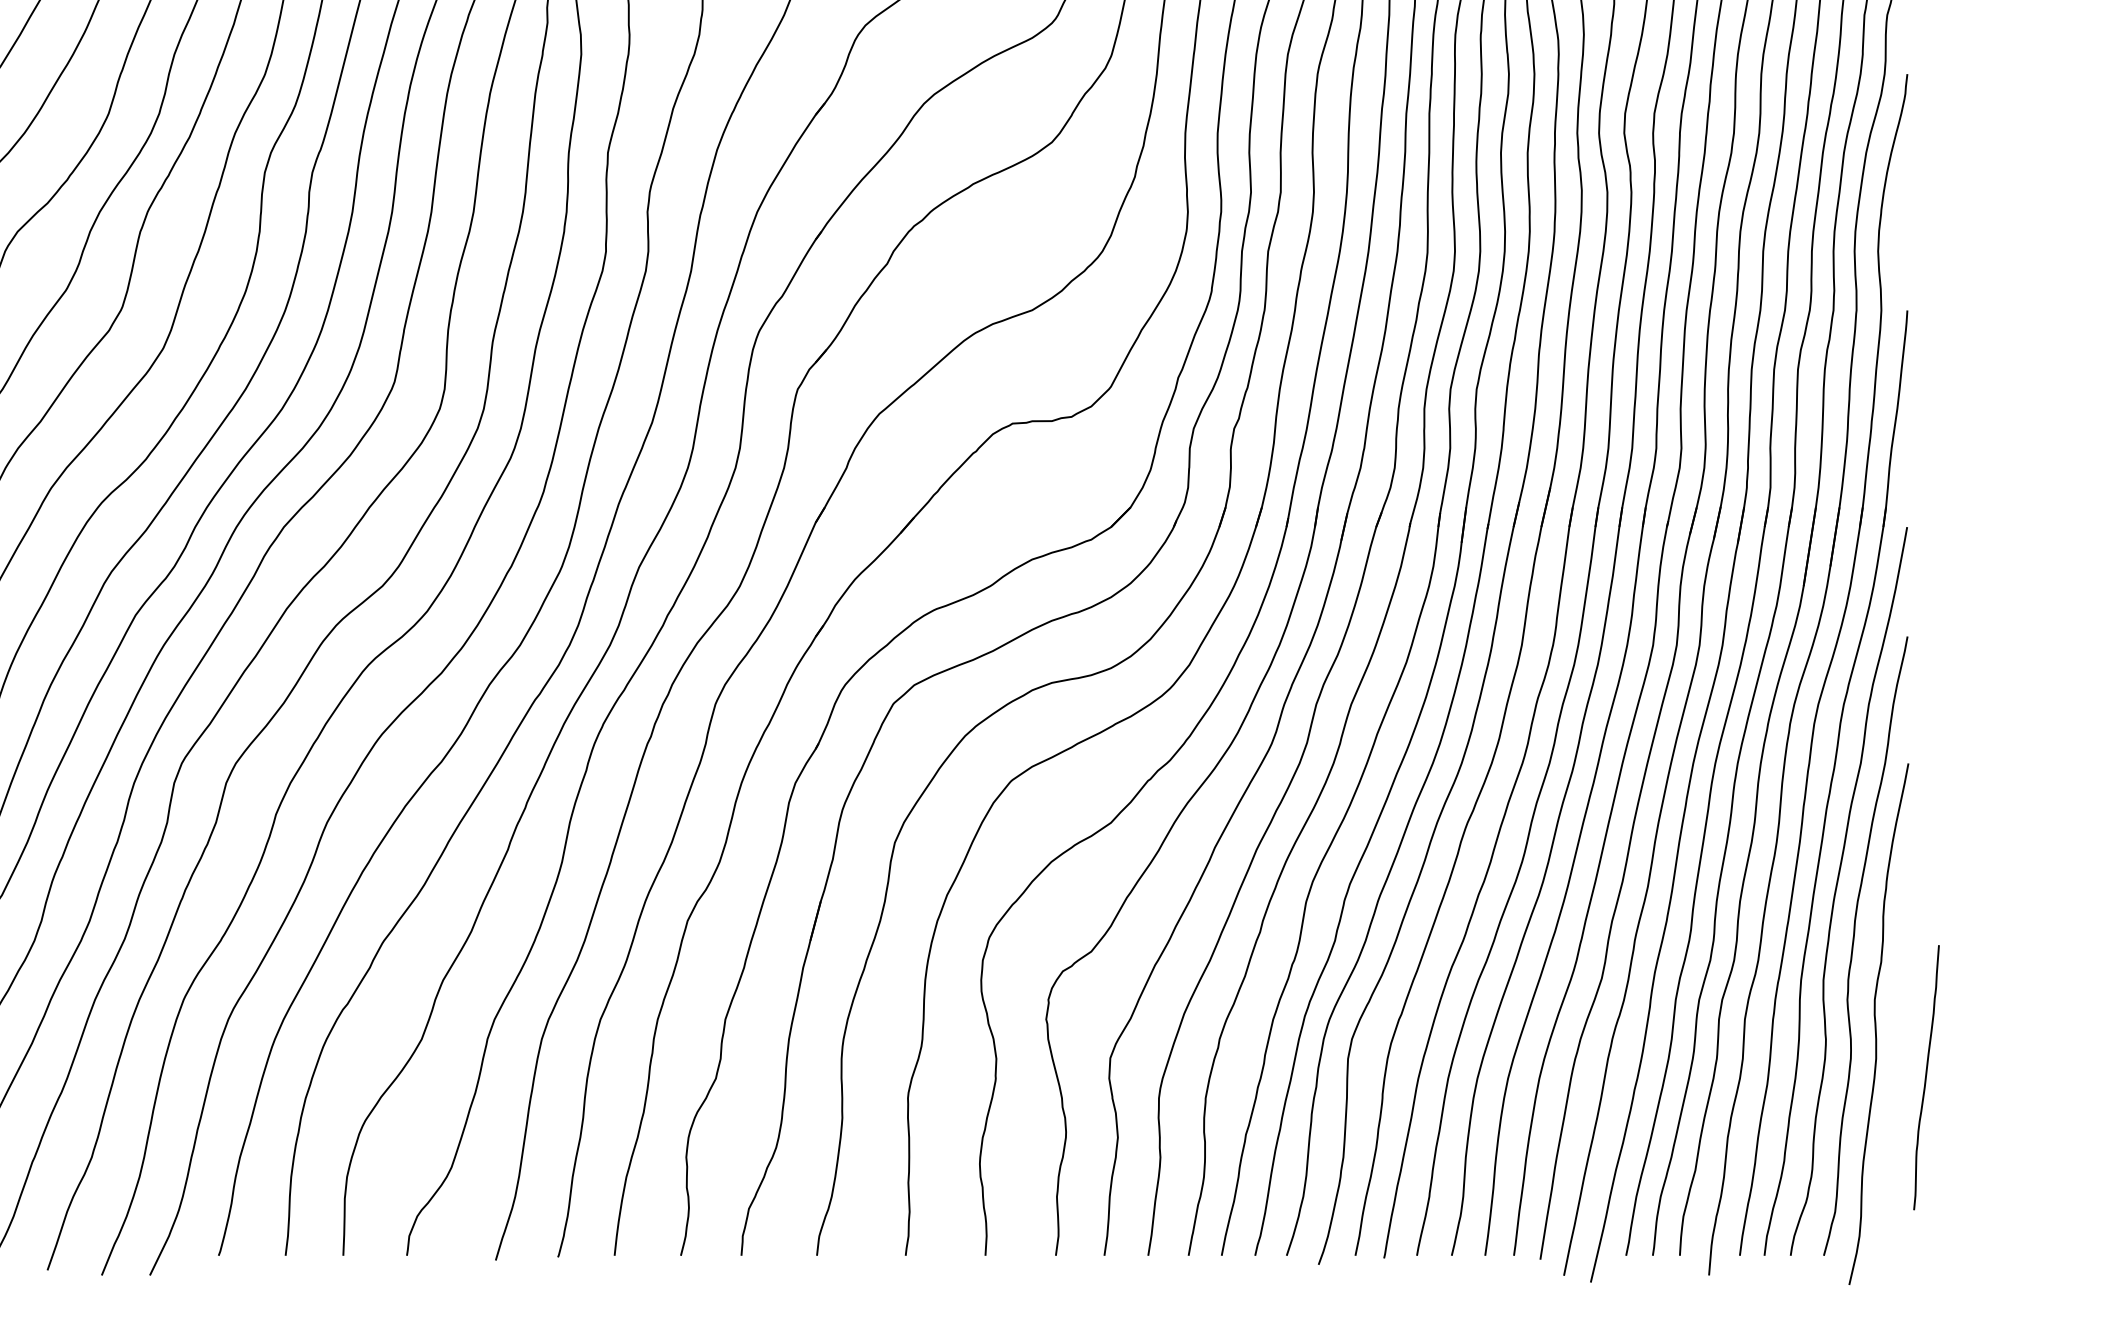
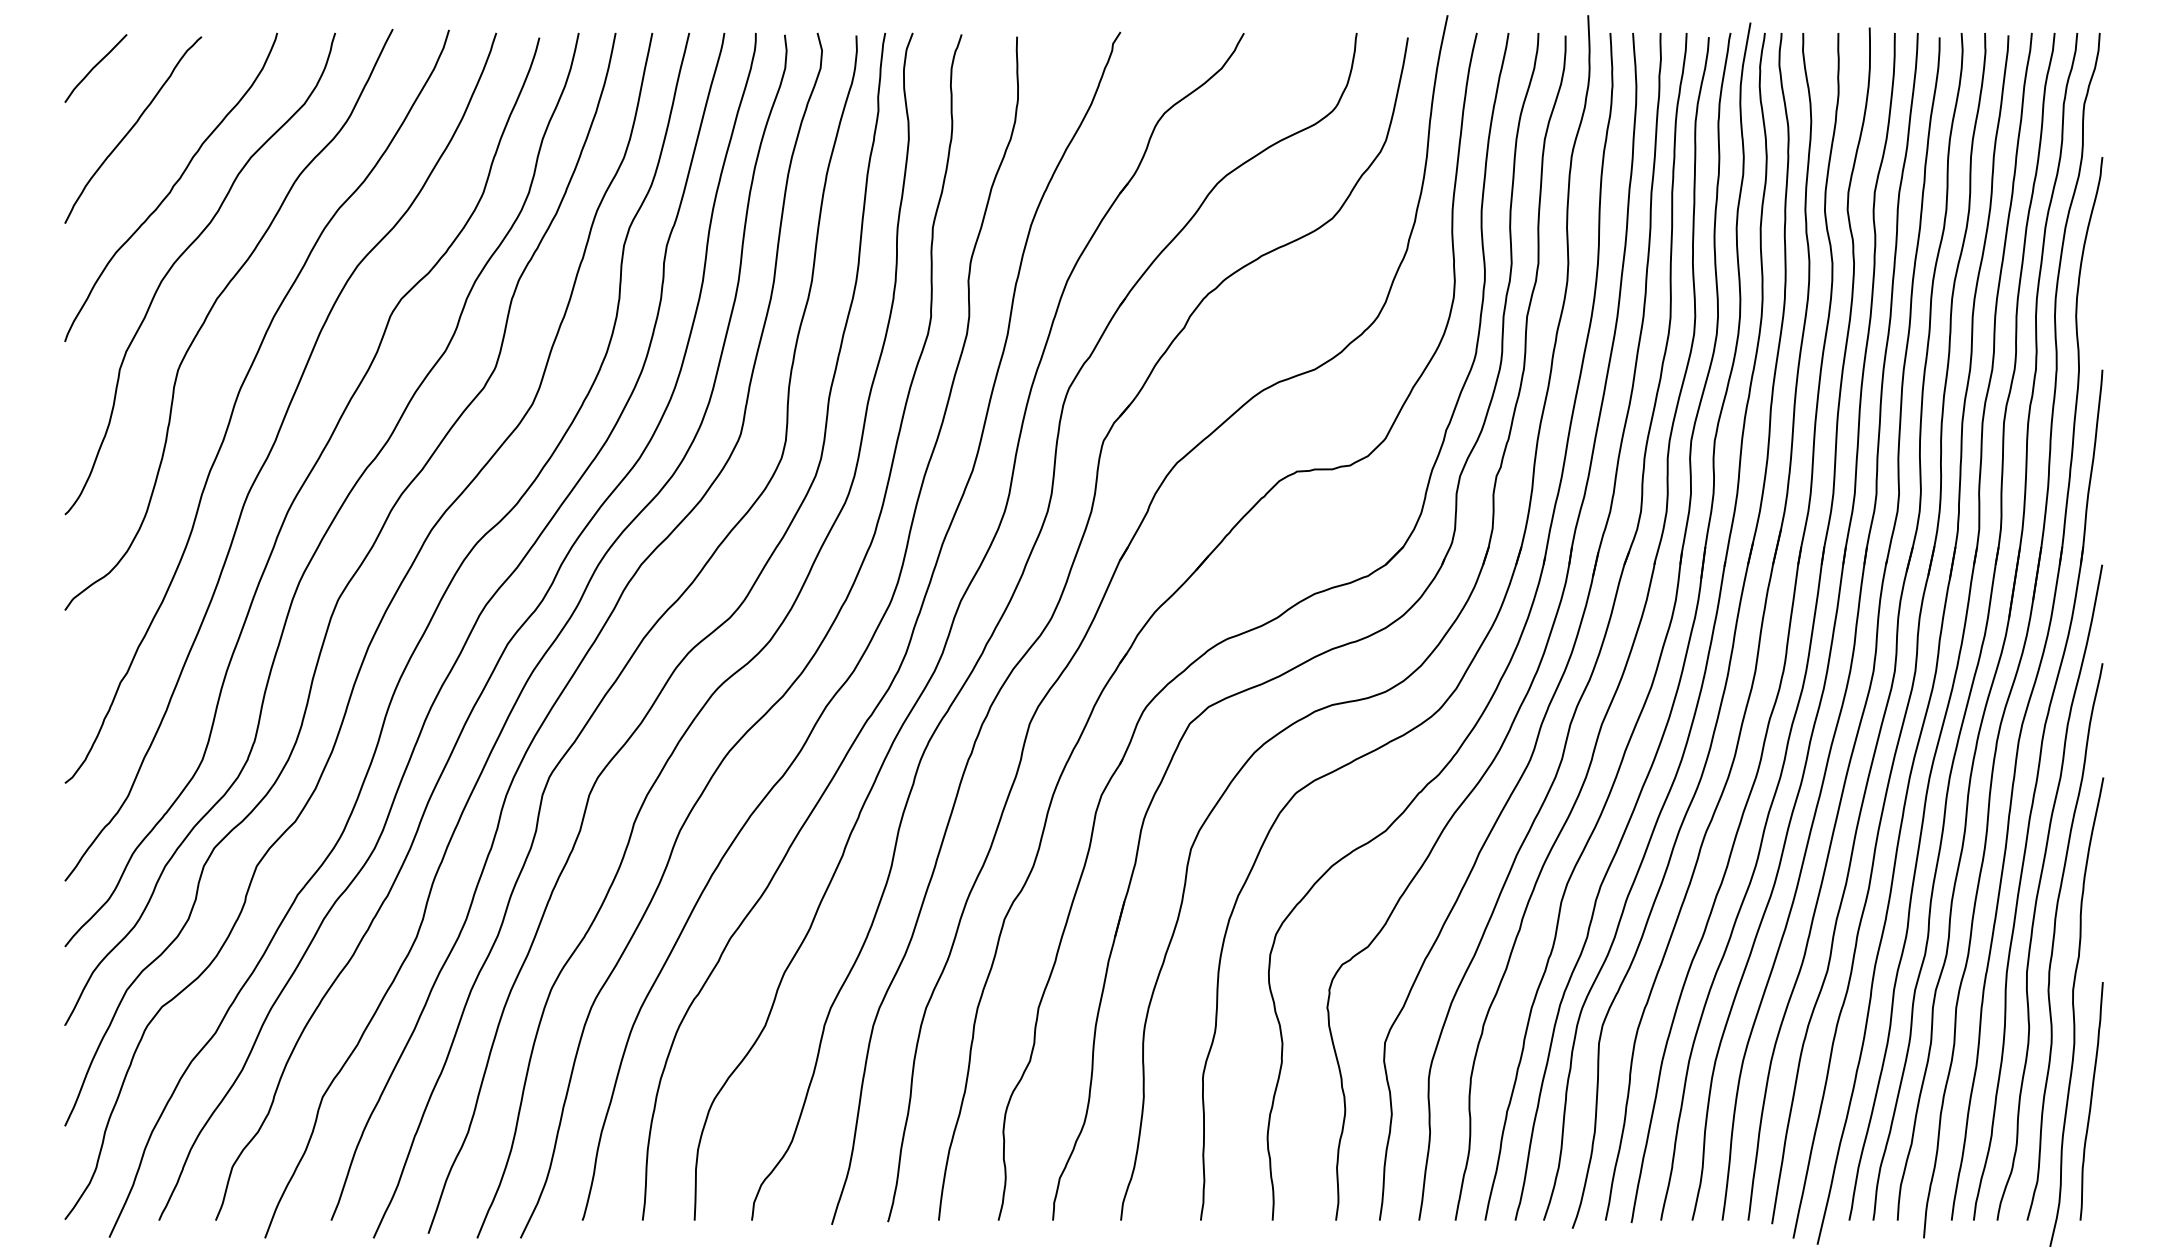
curve: (1926, 1077) -> (2091, 1101), moved

